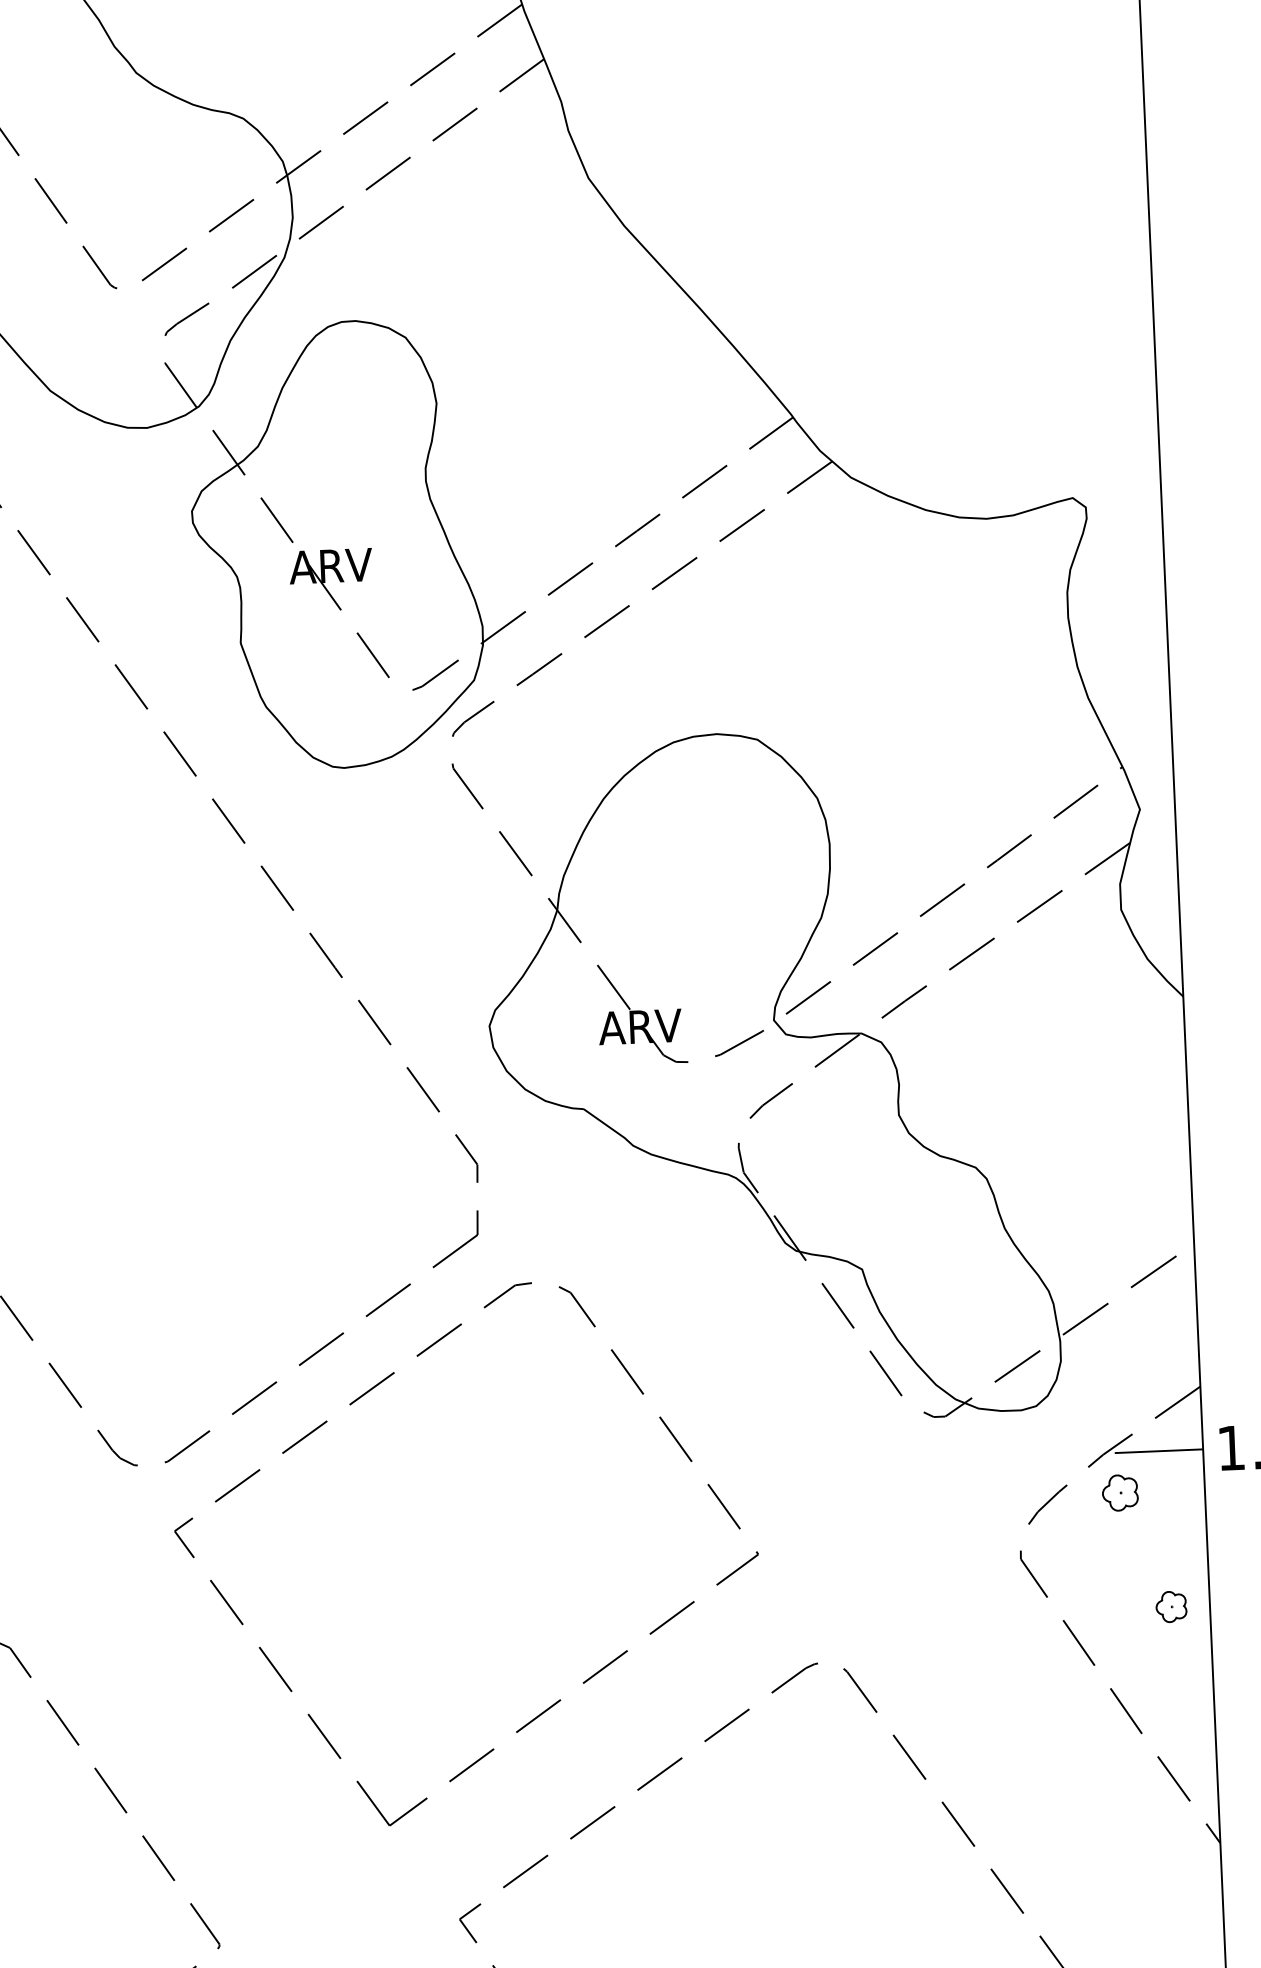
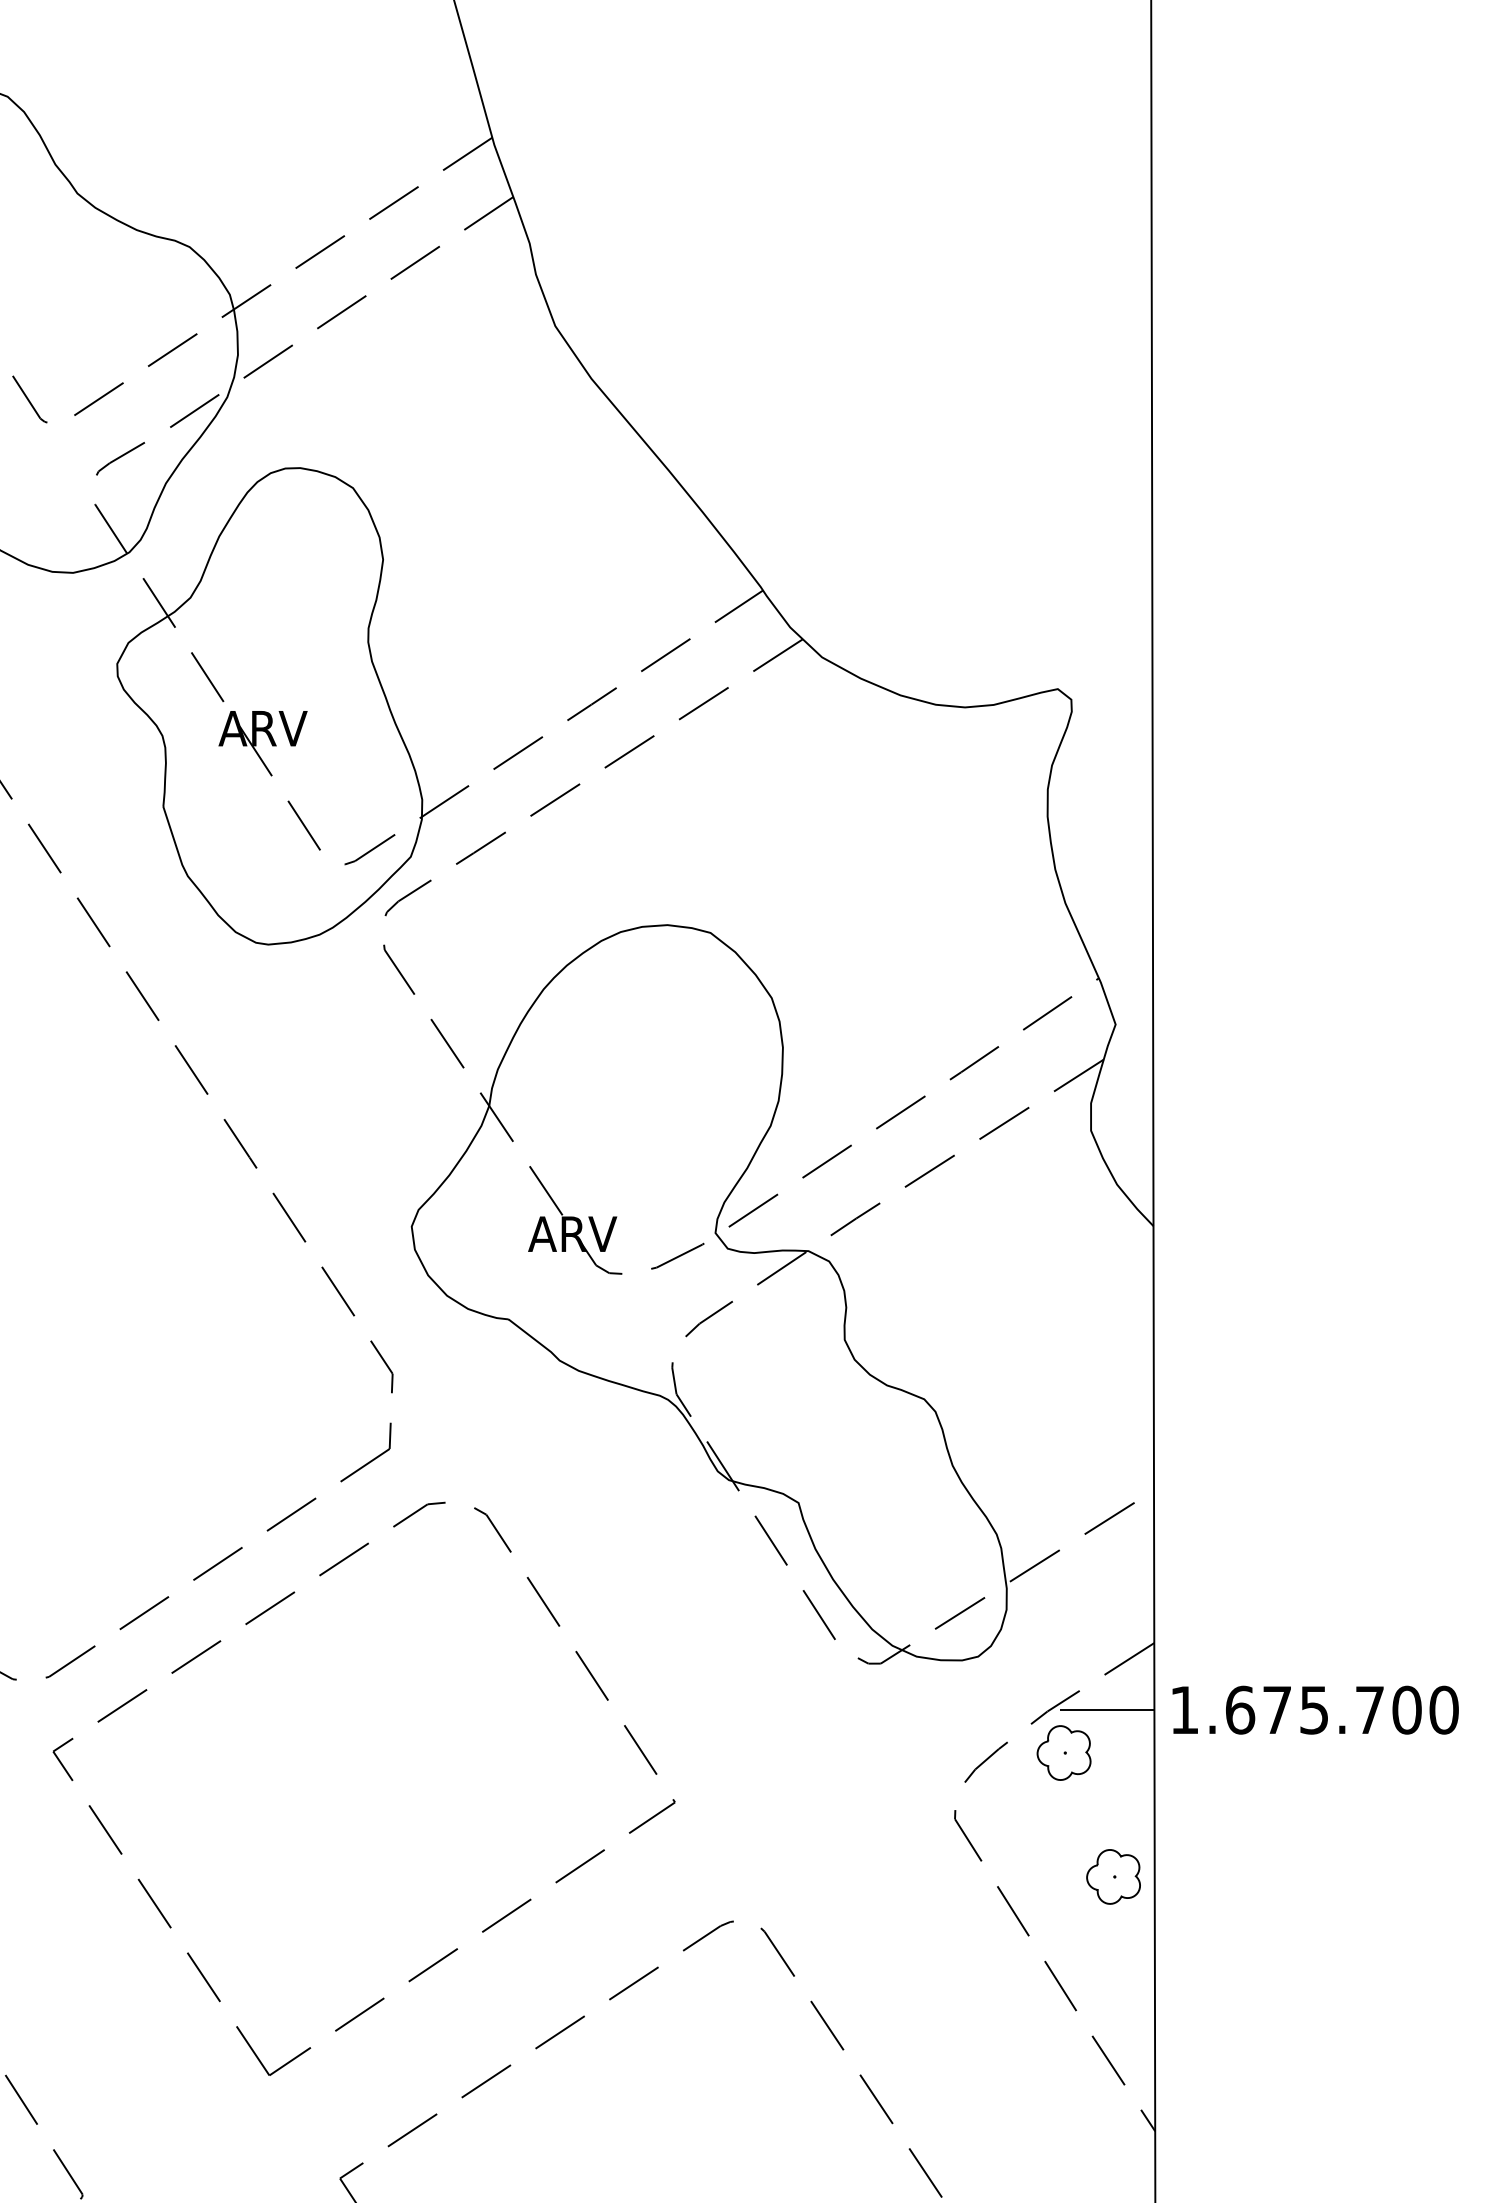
part: (1119, 1492) -> (1063, 1752), size x1.43
part: (1171, 1606) -> (1113, 1876), size x1.67

